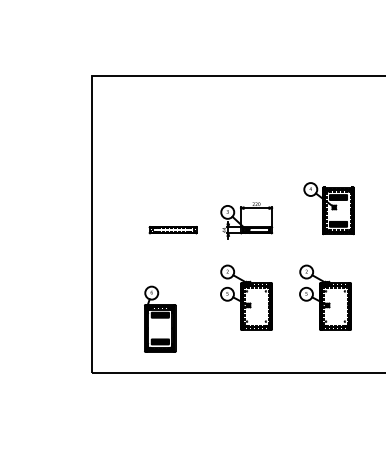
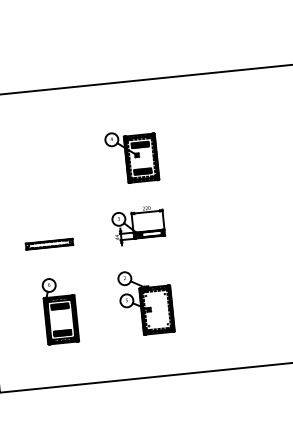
part: (328, 208) -> (131, 156), moved
part: (172, 230) -> (48, 244), moved
part: (325, 297) -> (224, 294), removed
part: (160, 318) -> (60, 309), moved

